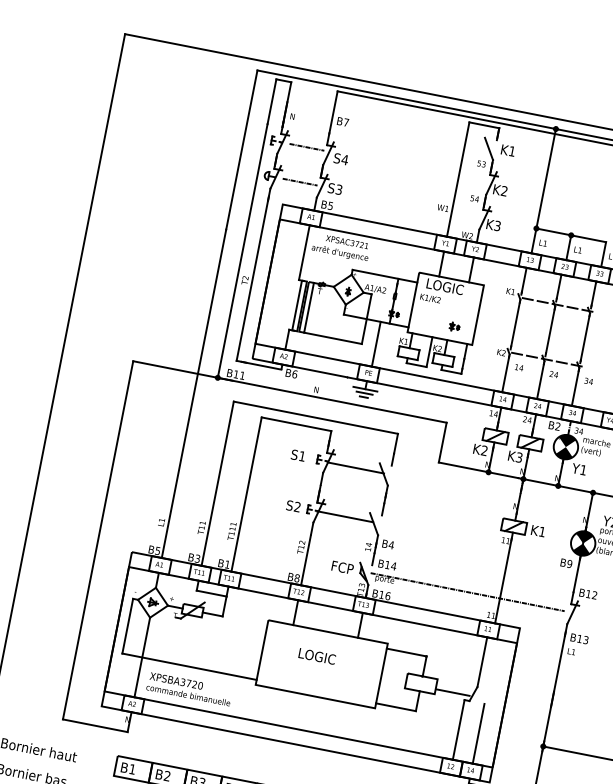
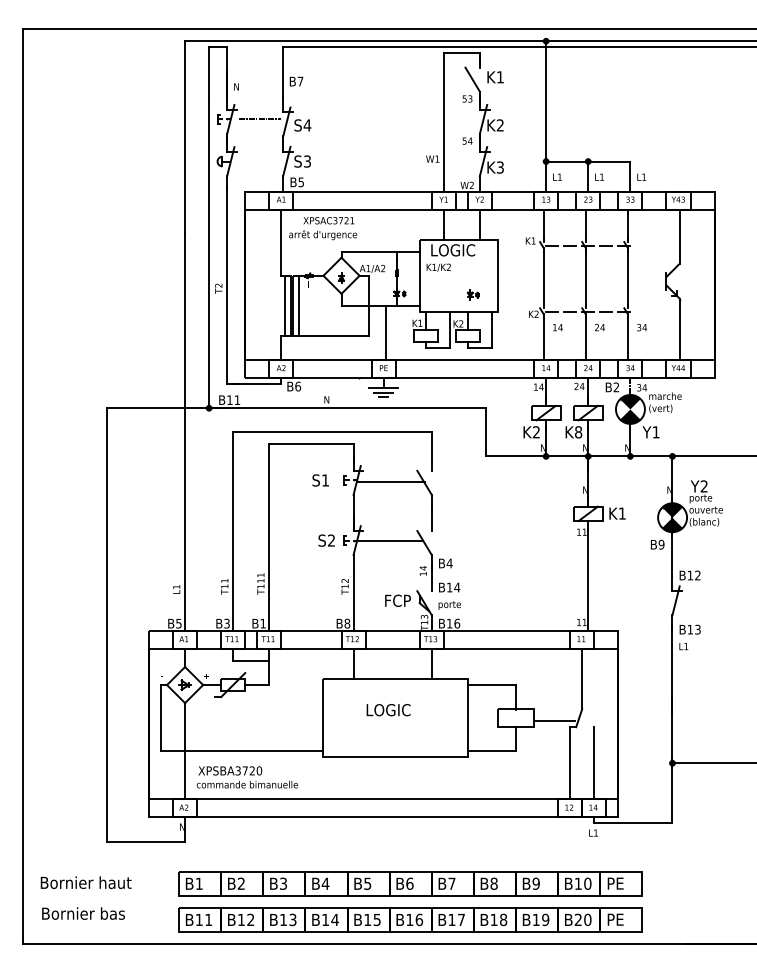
line: (300, 182) -> (260, 161), removed
text: (519, 457) -> (578, 432), K3 -> K8
line: (467, 591) -> (548, 600), removed

